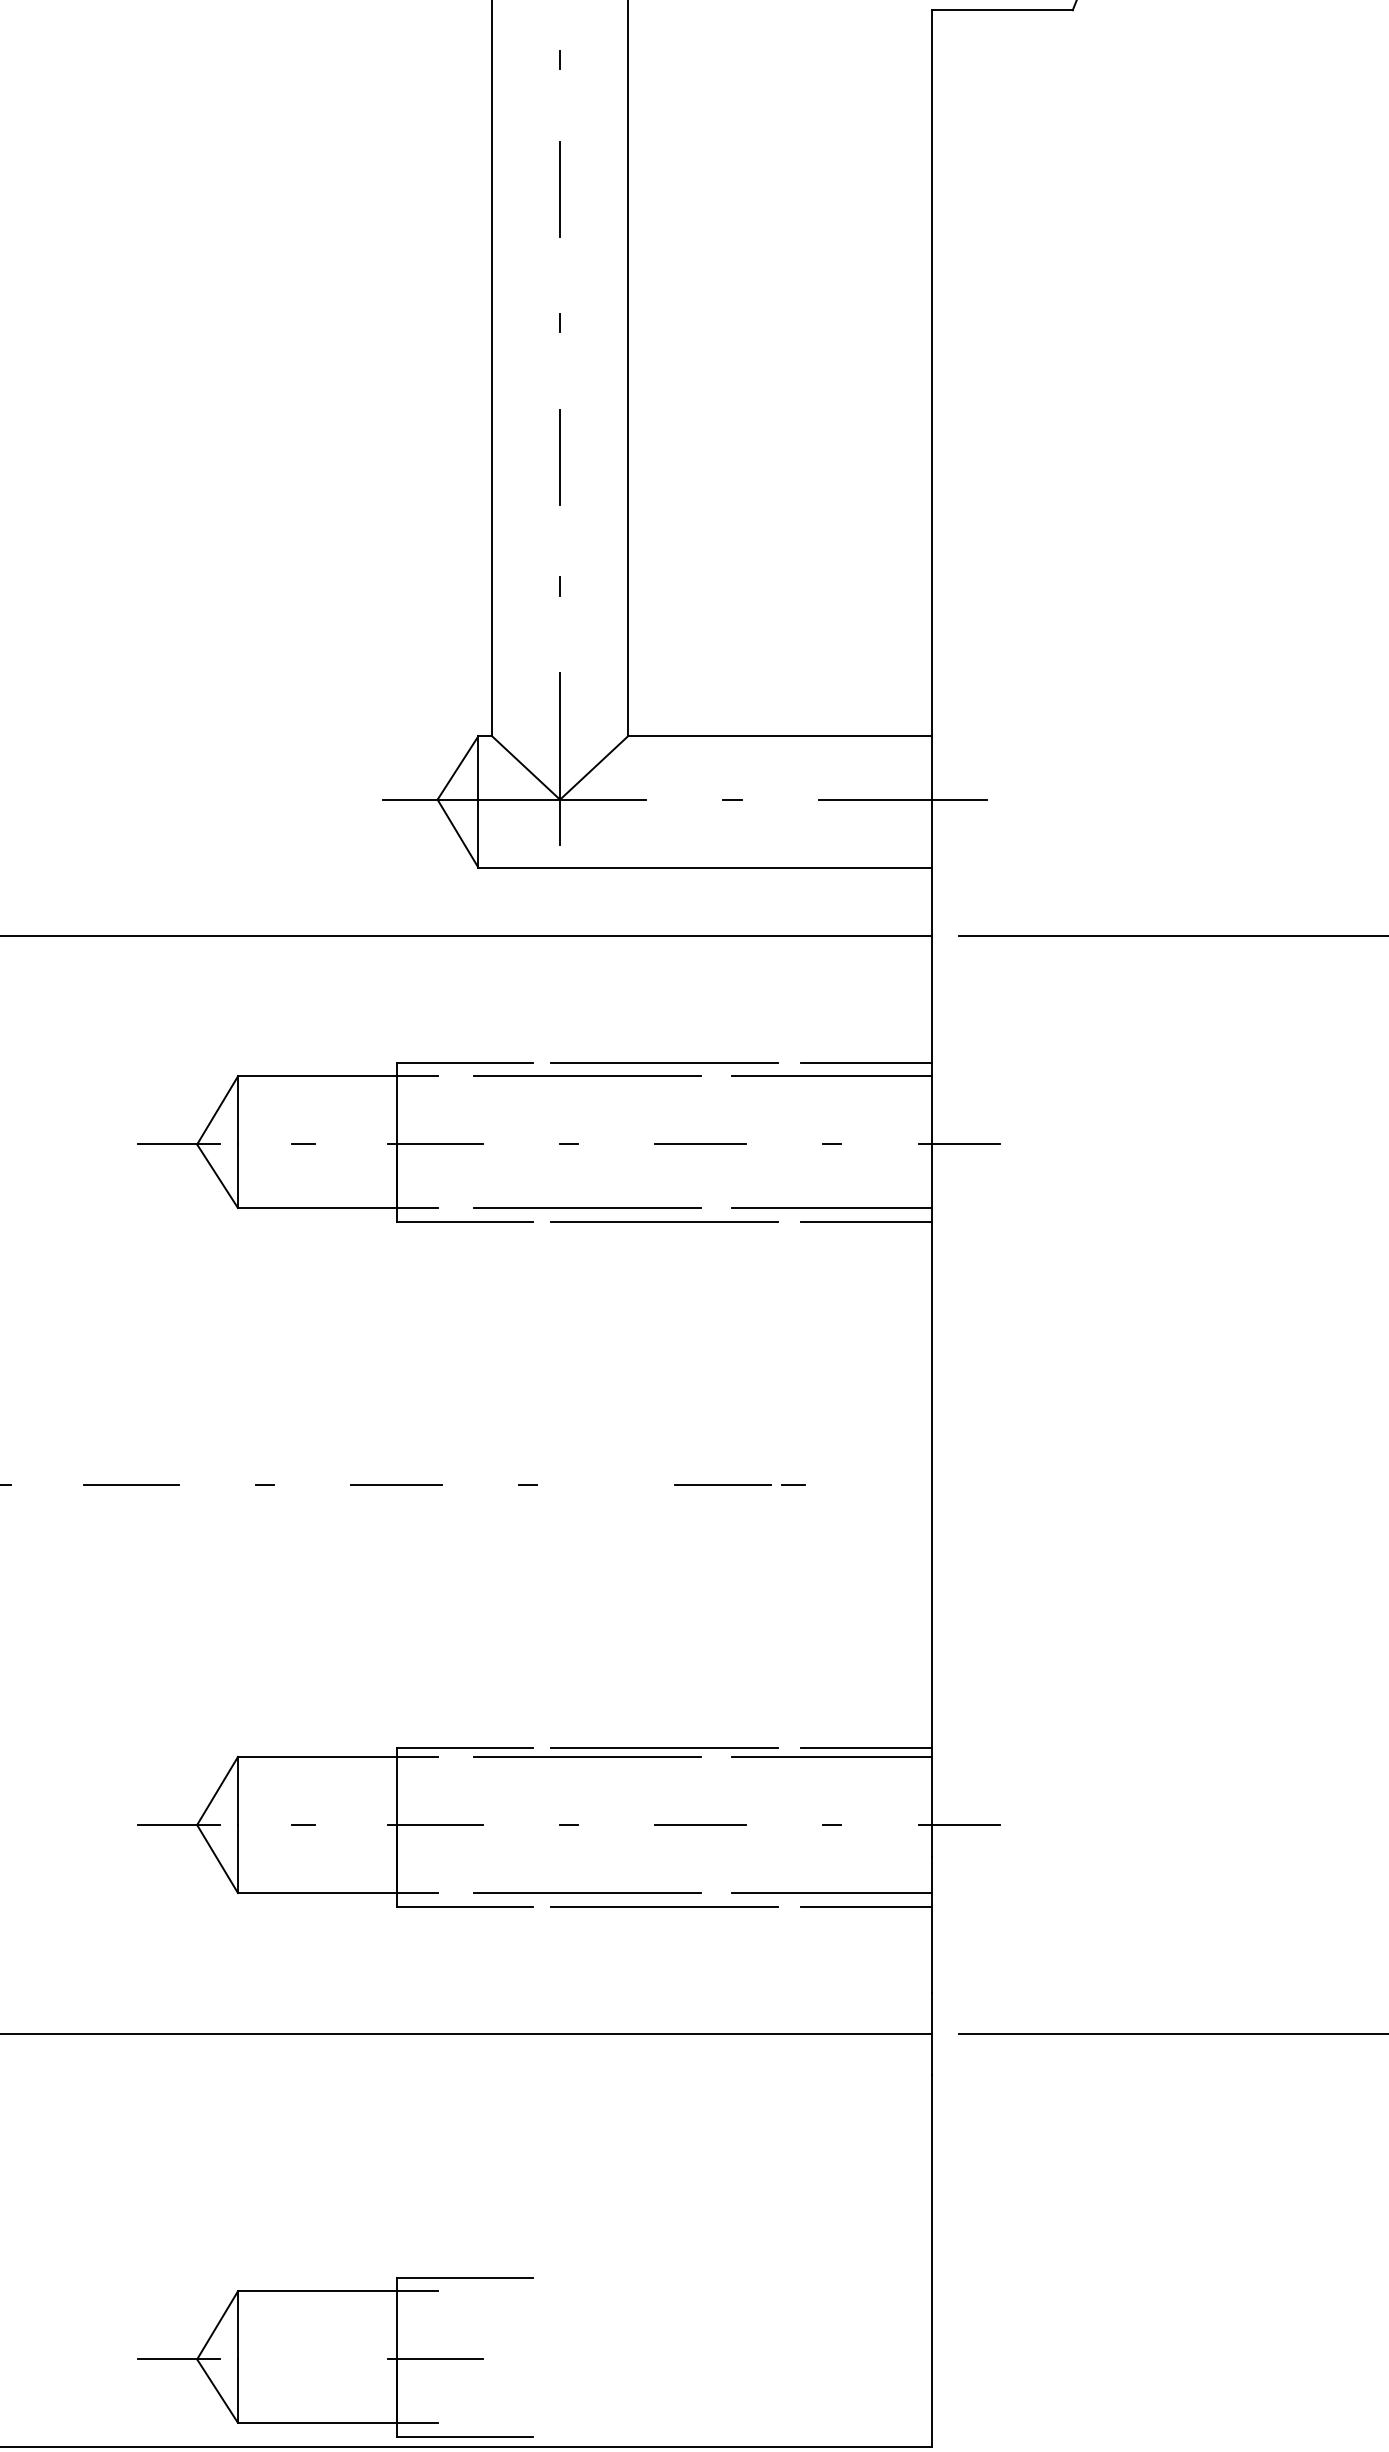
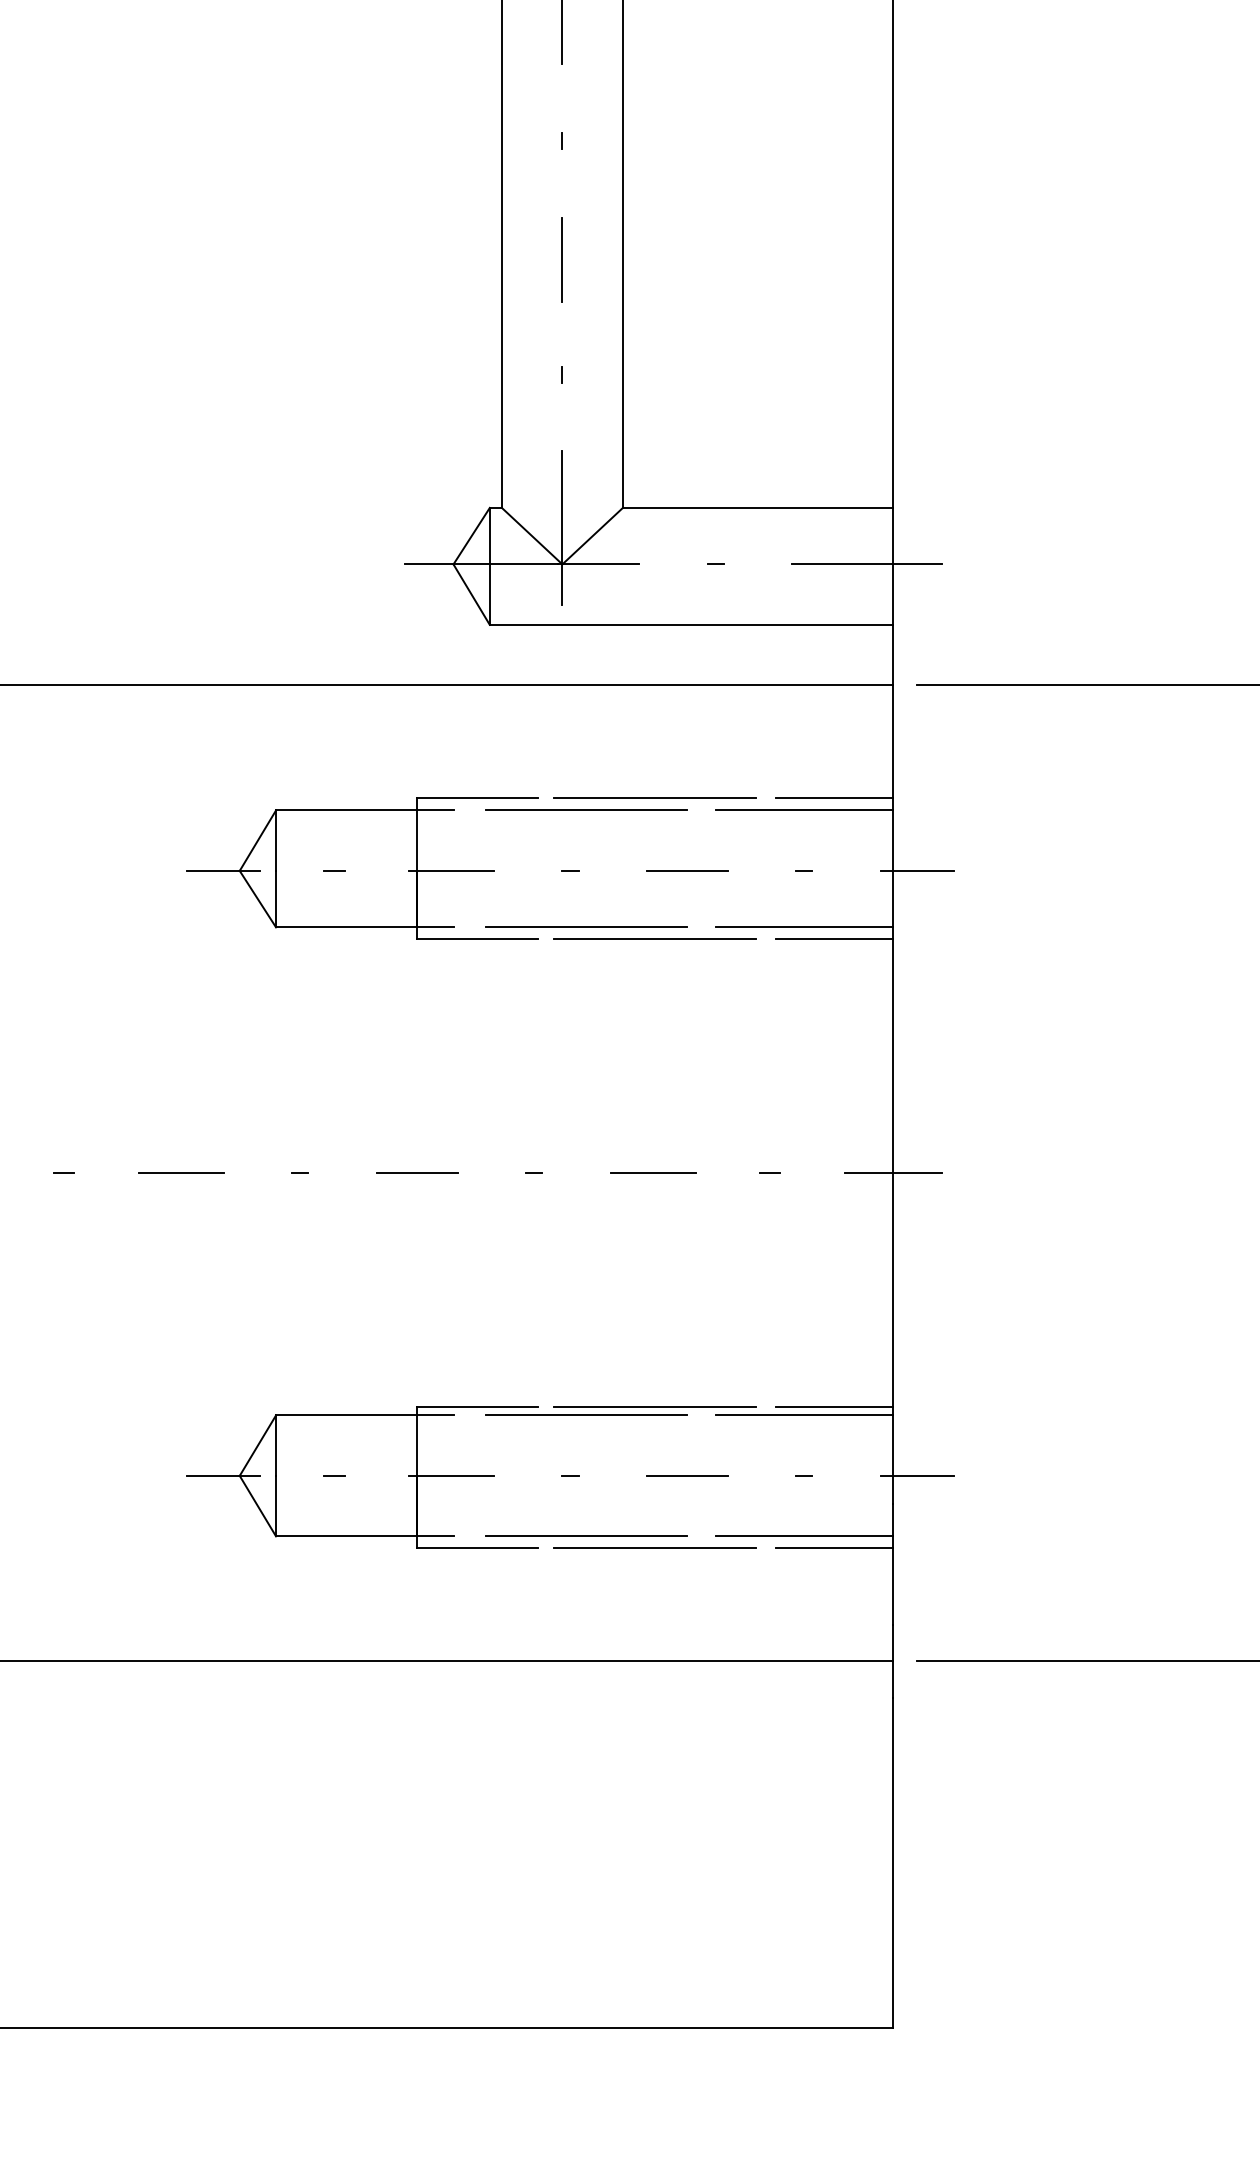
line: (723, 1483) -> (653, 1172), moved
line: (931, 1484) -> (892, 1173), added
part: (335, 2356) -> (362, 1948), removed

